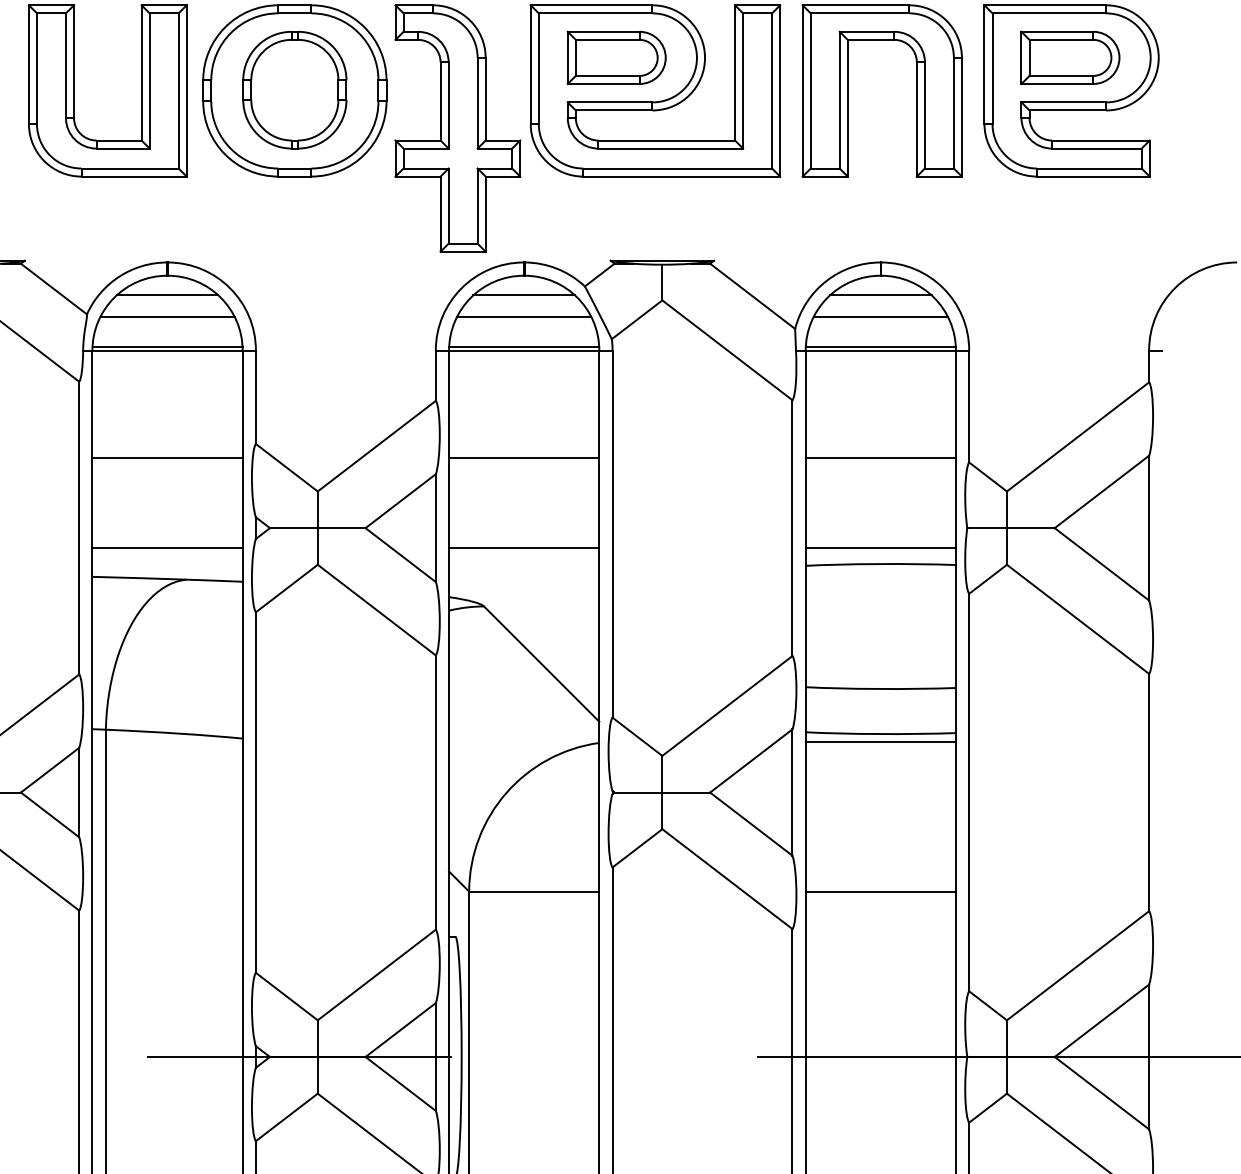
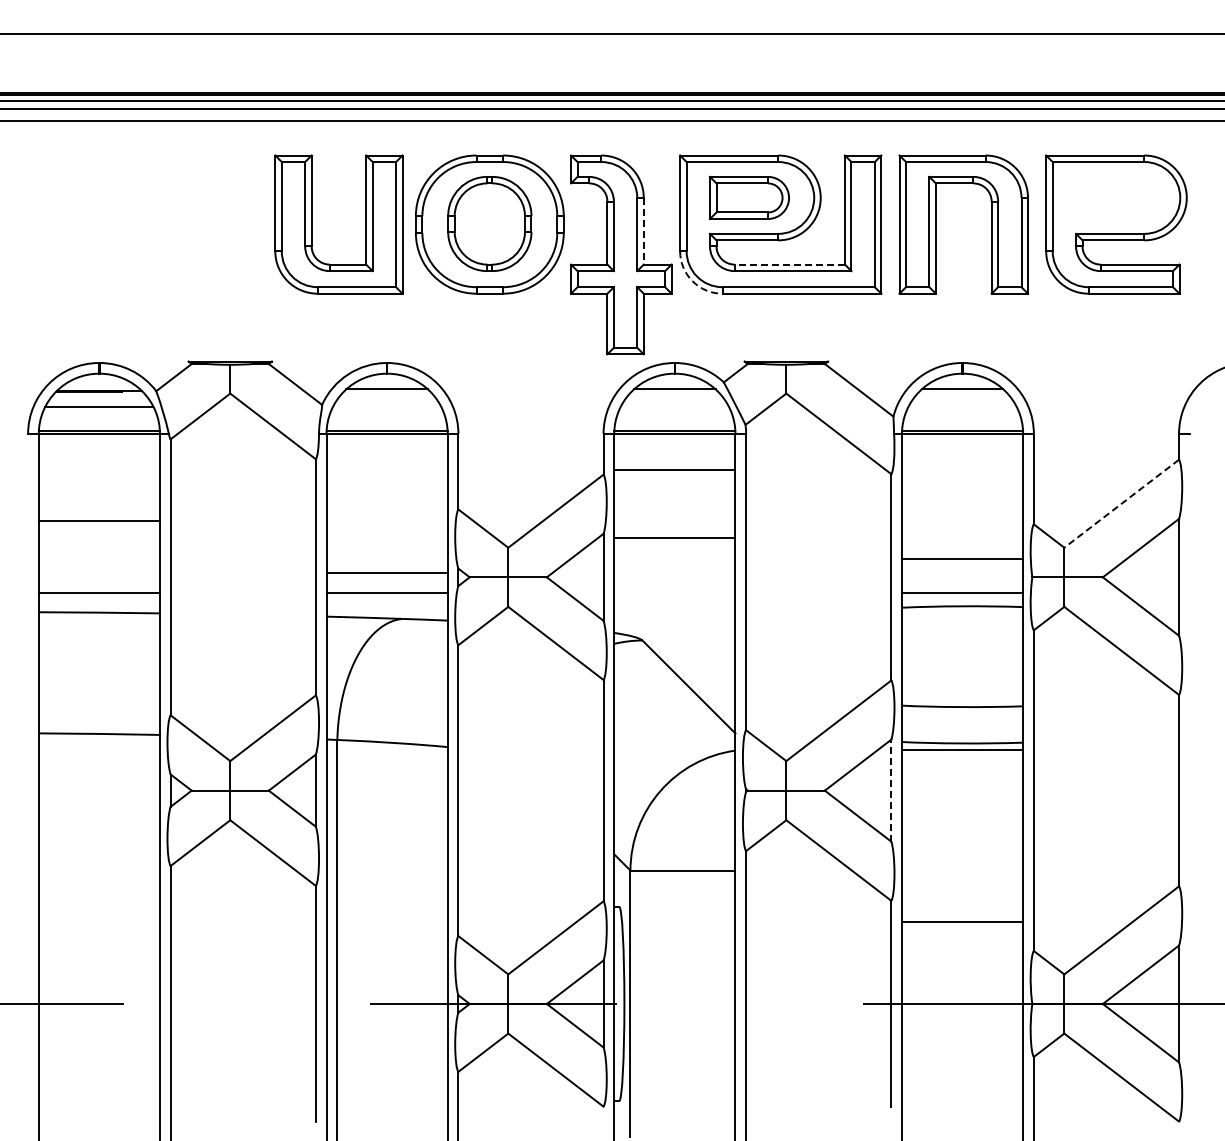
part: (1070, 57) -> (1115, 197), removed
line: (485, 99) -> (643, 231), solid -> dashed
line: (666, 140) -> (789, 264), solid -> dashed
arc: (546, 161) -> (692, 281), solid -> dashed
line: (168, 316) -> (387, 406), removed
line: (523, 316) -> (674, 406), removed
line: (880, 316) -> (962, 406), removed
line: (1077, 437) -> (1121, 504), solid -> dashed
line: (166, 457) -> (386, 572), moved
line: (523, 457) -> (674, 469), moved
line: (880, 457) -> (962, 558), moved
line: (523, 548) -> (674, 538), moved
line: (792, 792) -> (891, 790), solid -> dashed
line: (880, 891) -> (962, 921), moved

